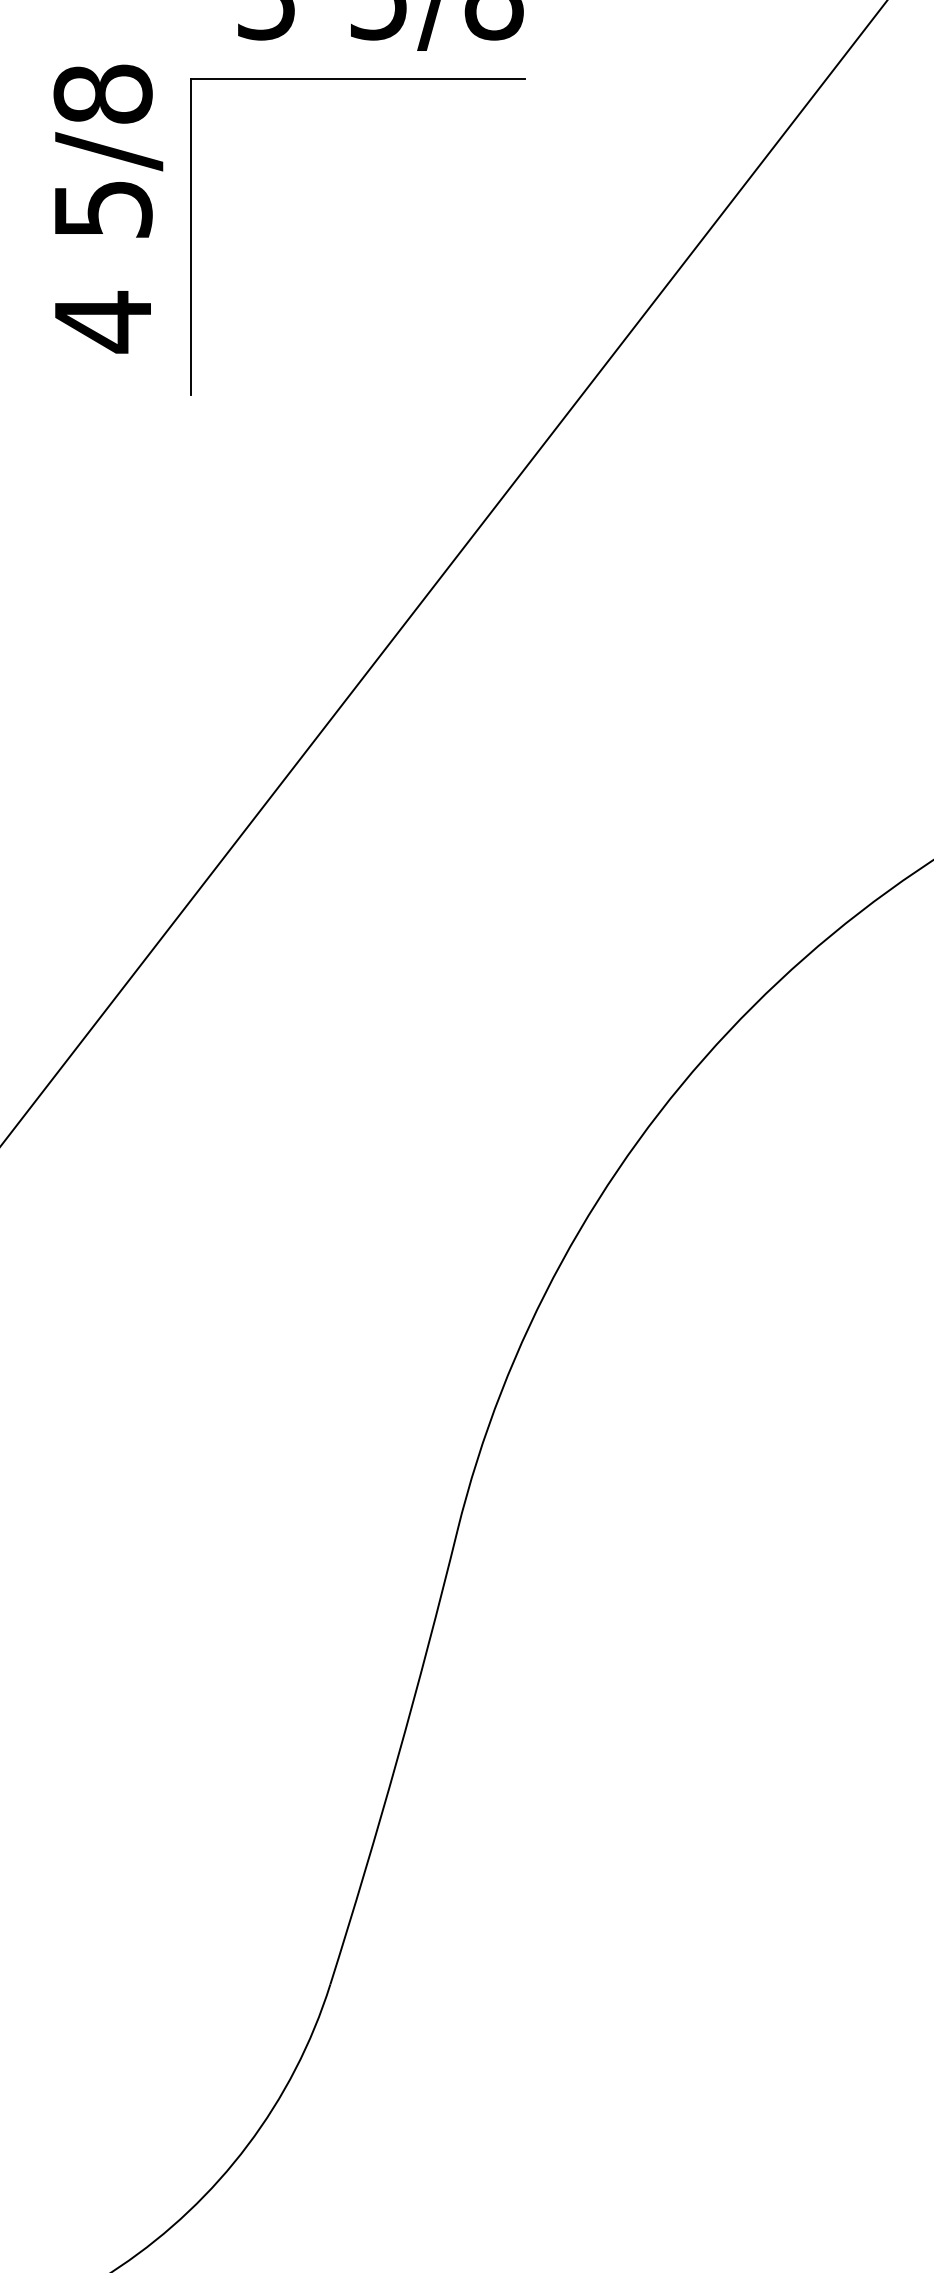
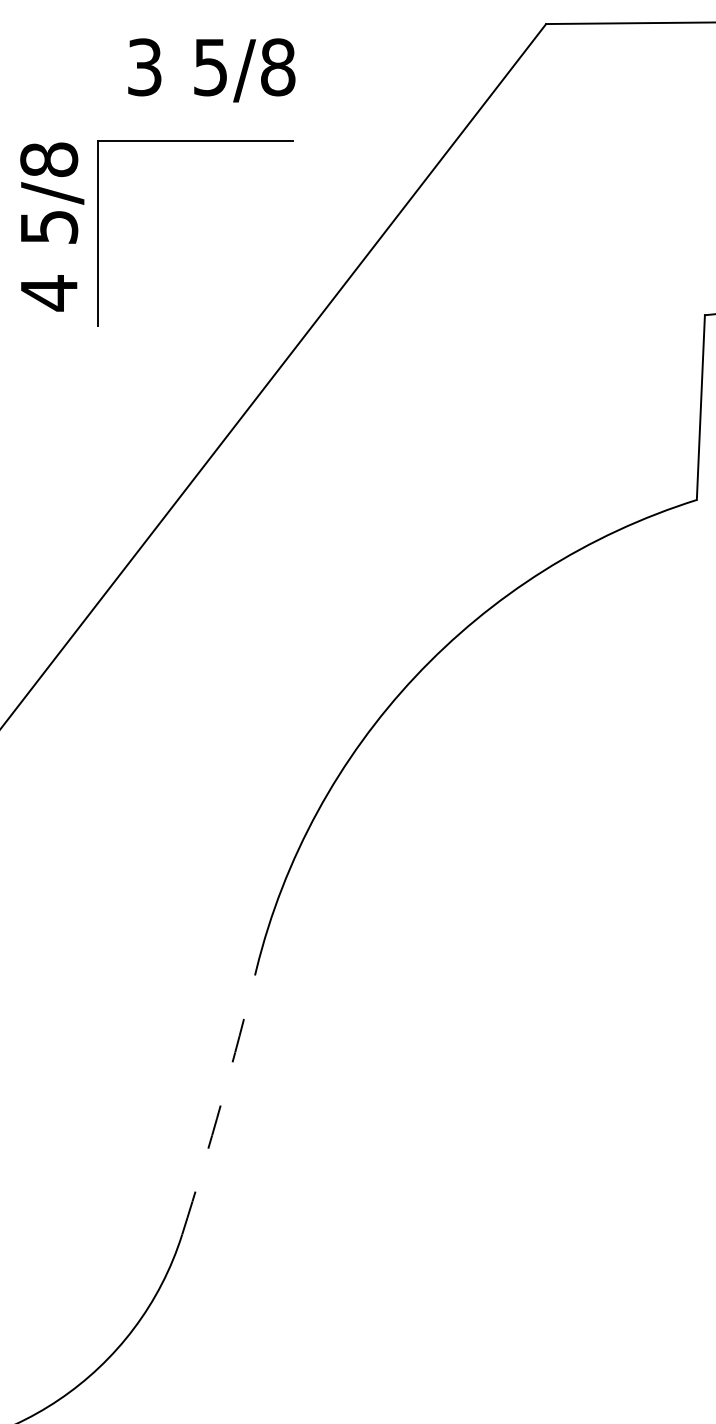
part: (358, 80) -> (195, 141), moved
text: (108, 208) -> (52, 226), moved
arc: (397, 1758) -> (221, 1102), solid -> dashed

